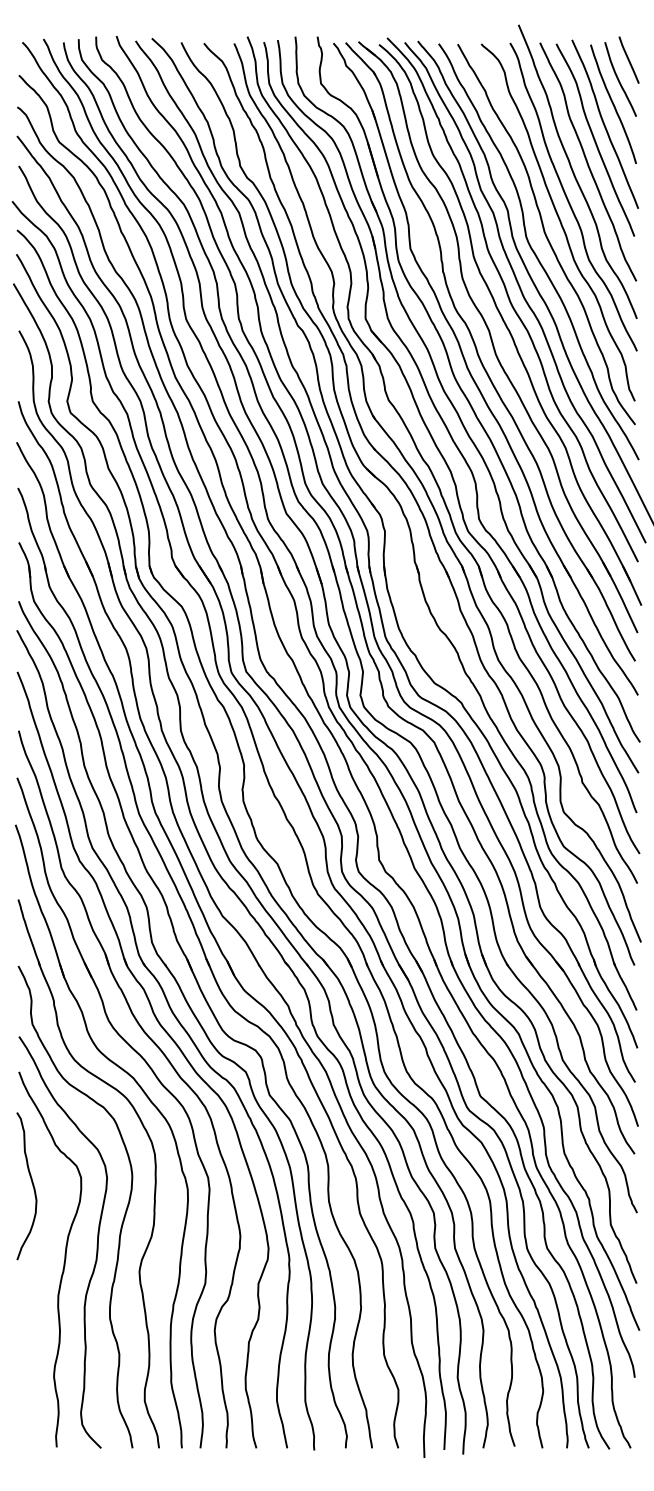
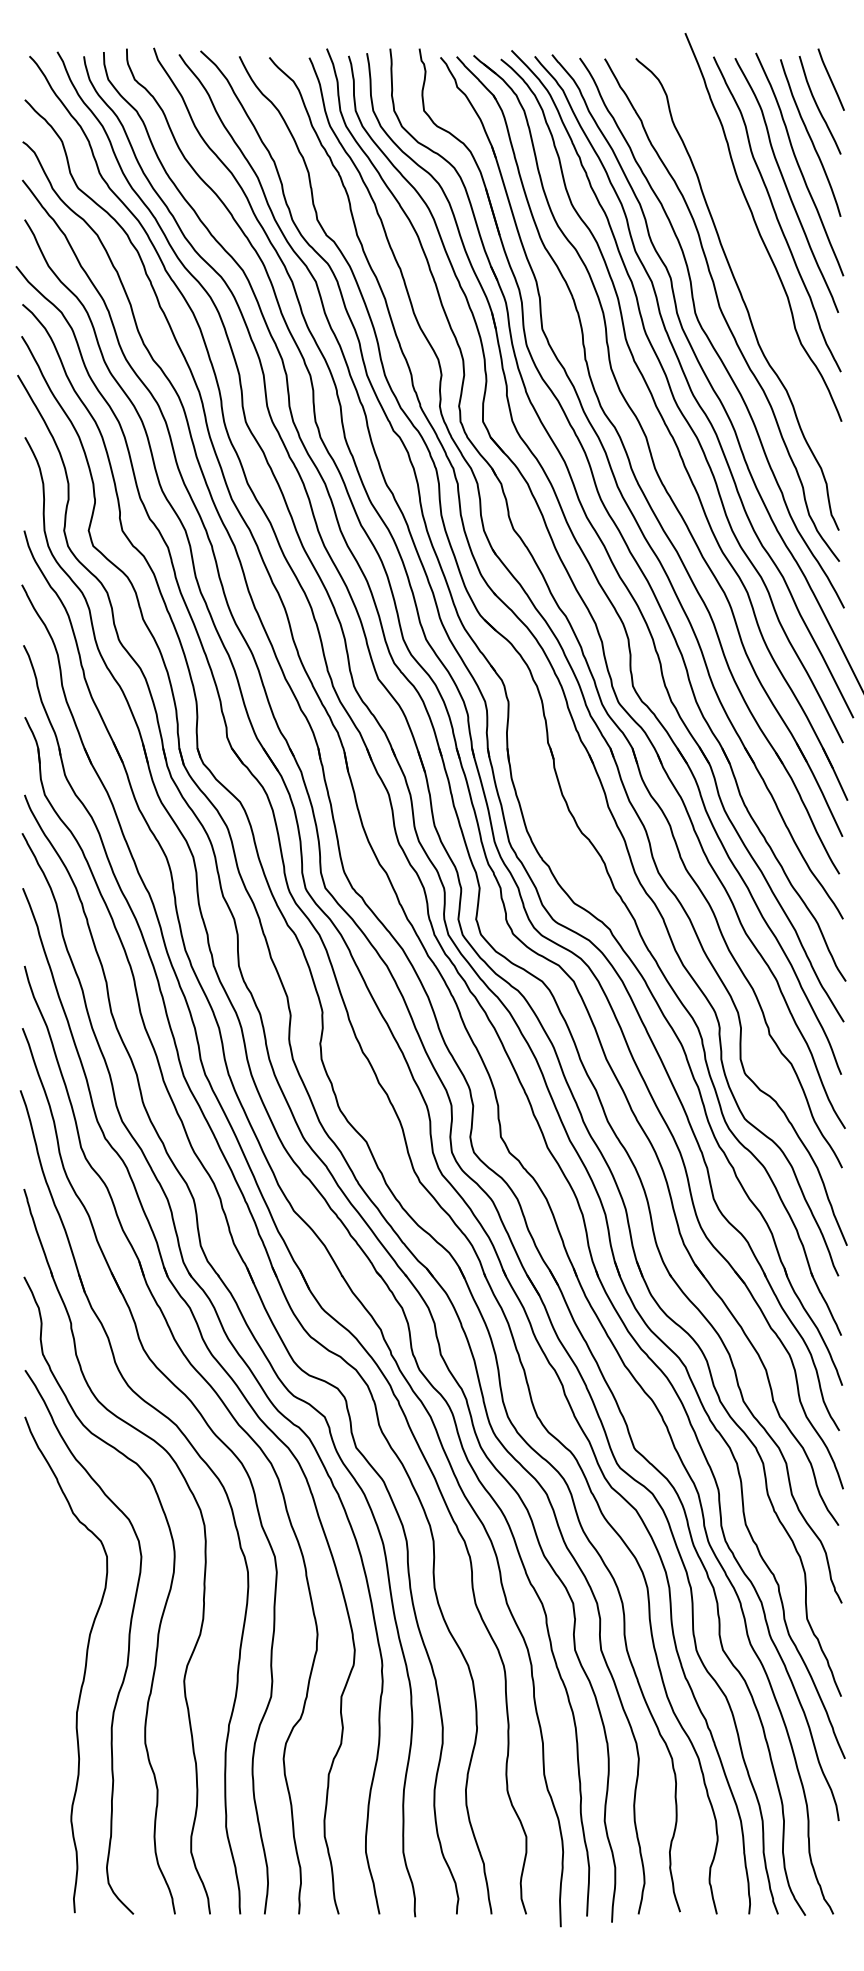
curve: (568, 198) -> (751, 262), removed
curve: (31, 1183) -> (41, 1564), removed

